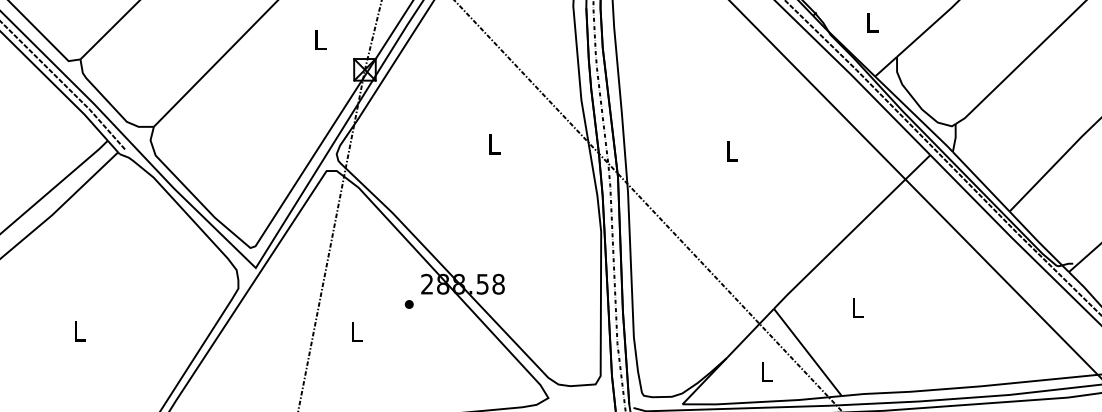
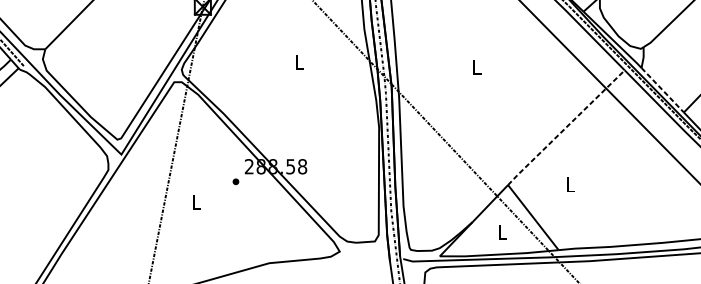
line: (981, 182) -> (662, 90), solid -> dashed
line: (852, 231) -> (566, 127), solid -> dashed

